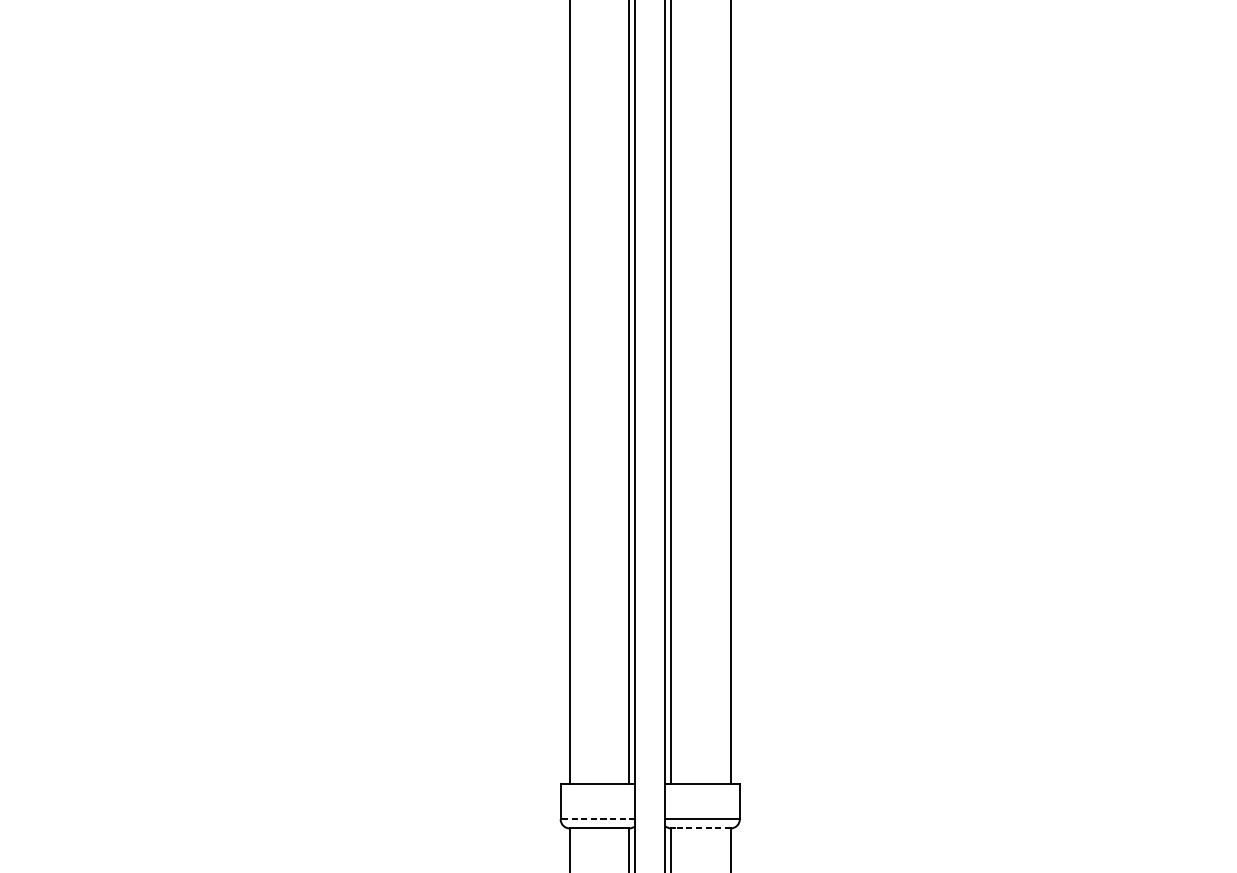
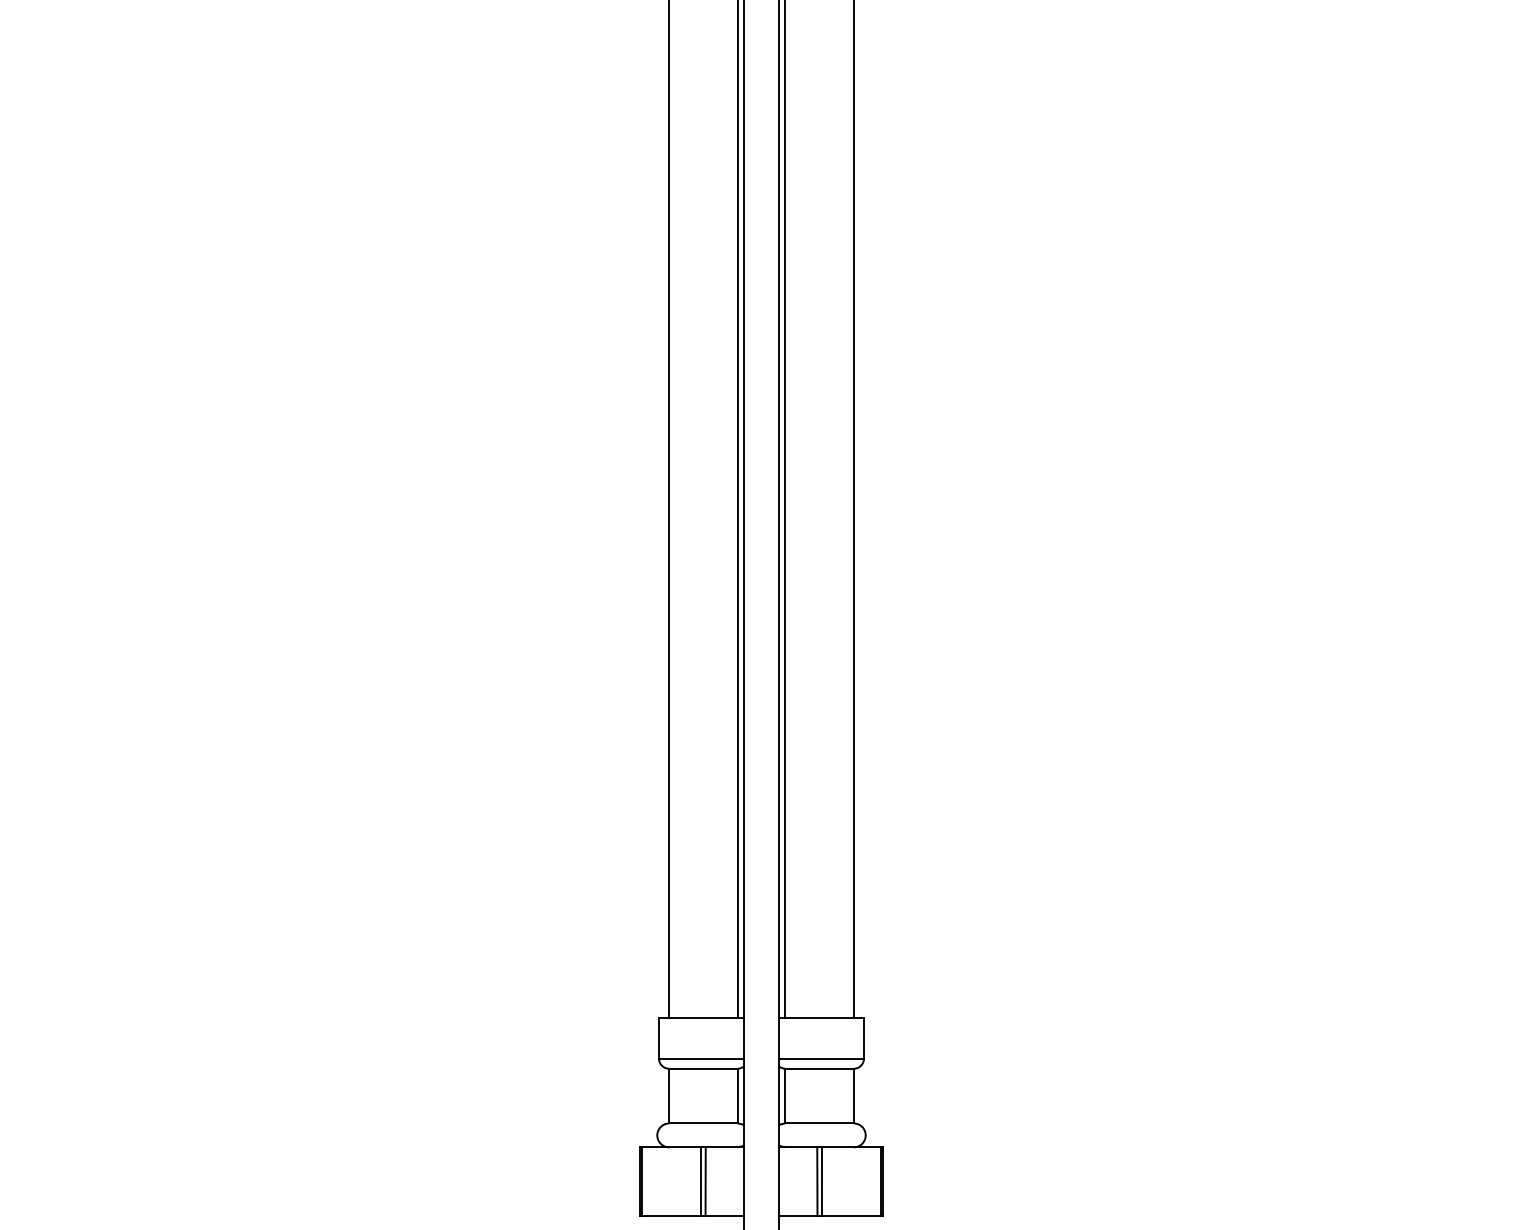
line: (597, 819) -> (701, 1058), dashed -> solid
line: (702, 828) -> (821, 1068), dashed -> solid

